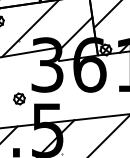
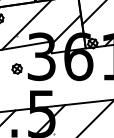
part: (19, 98) -> (17, 68), moved

